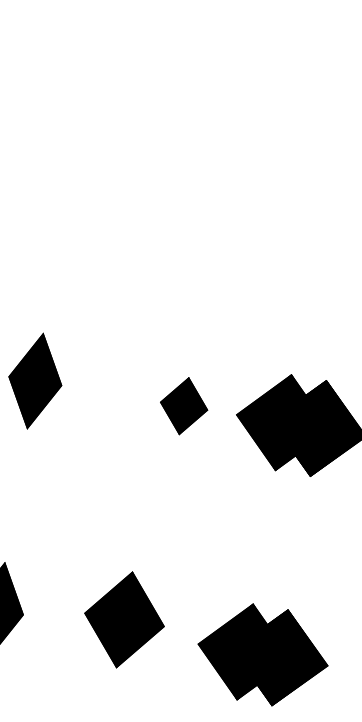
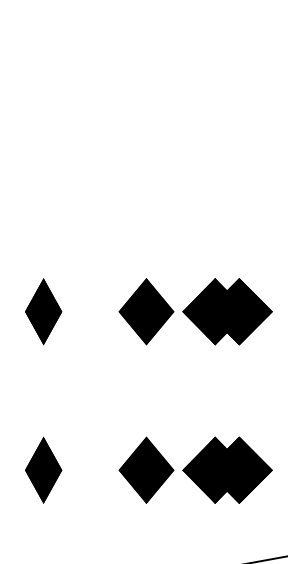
part: (184, 405) -> (146, 311), size x1.67
part: (124, 618) -> (146, 469), moved

